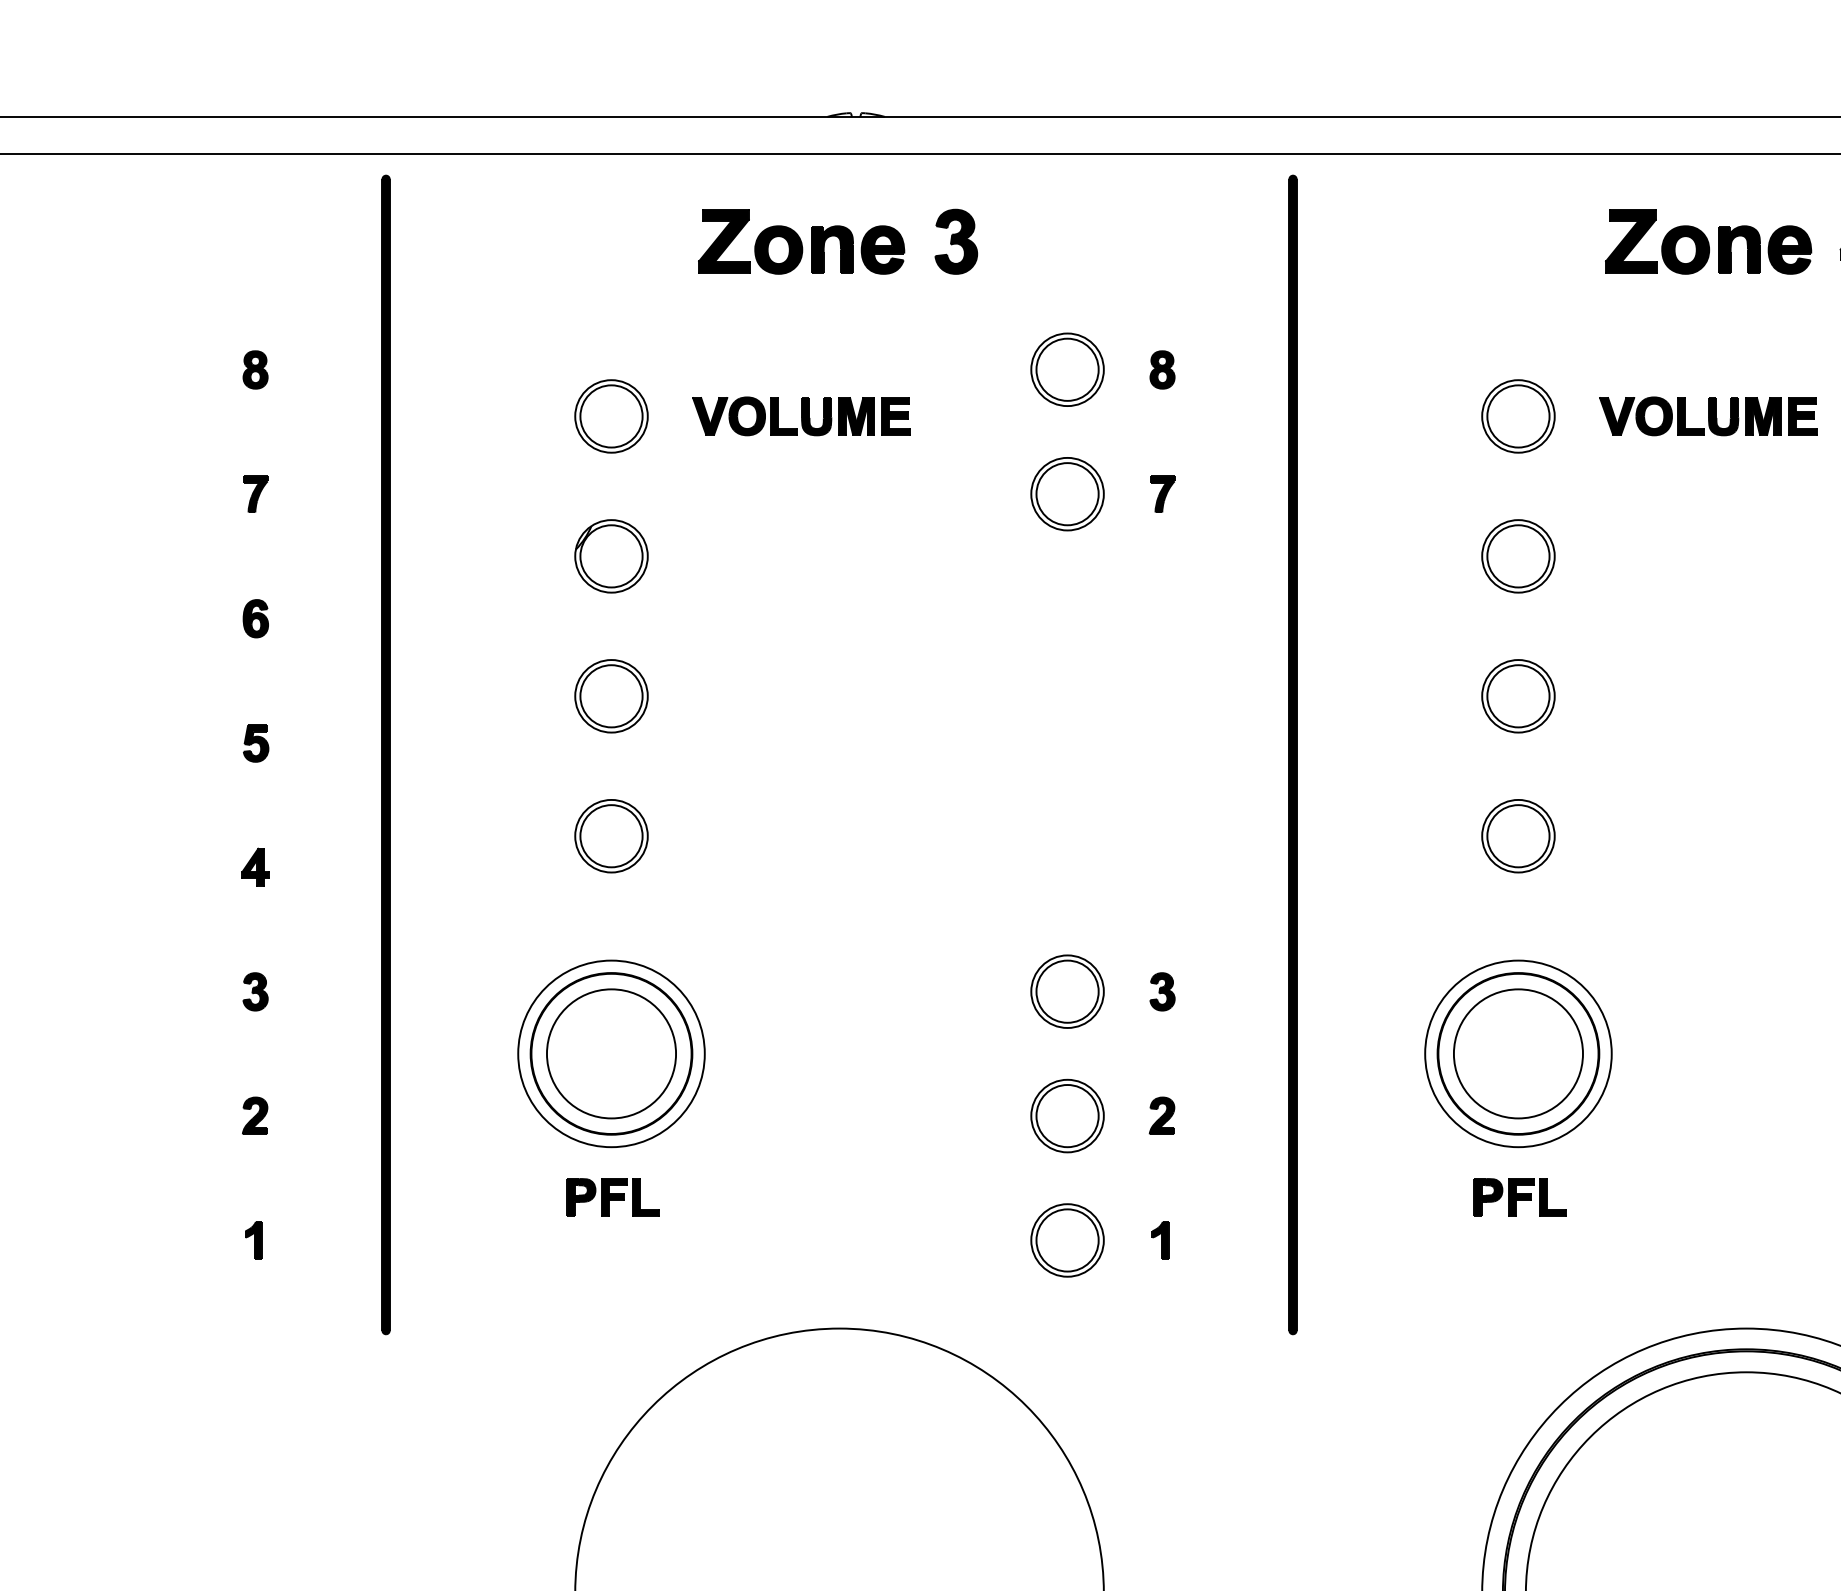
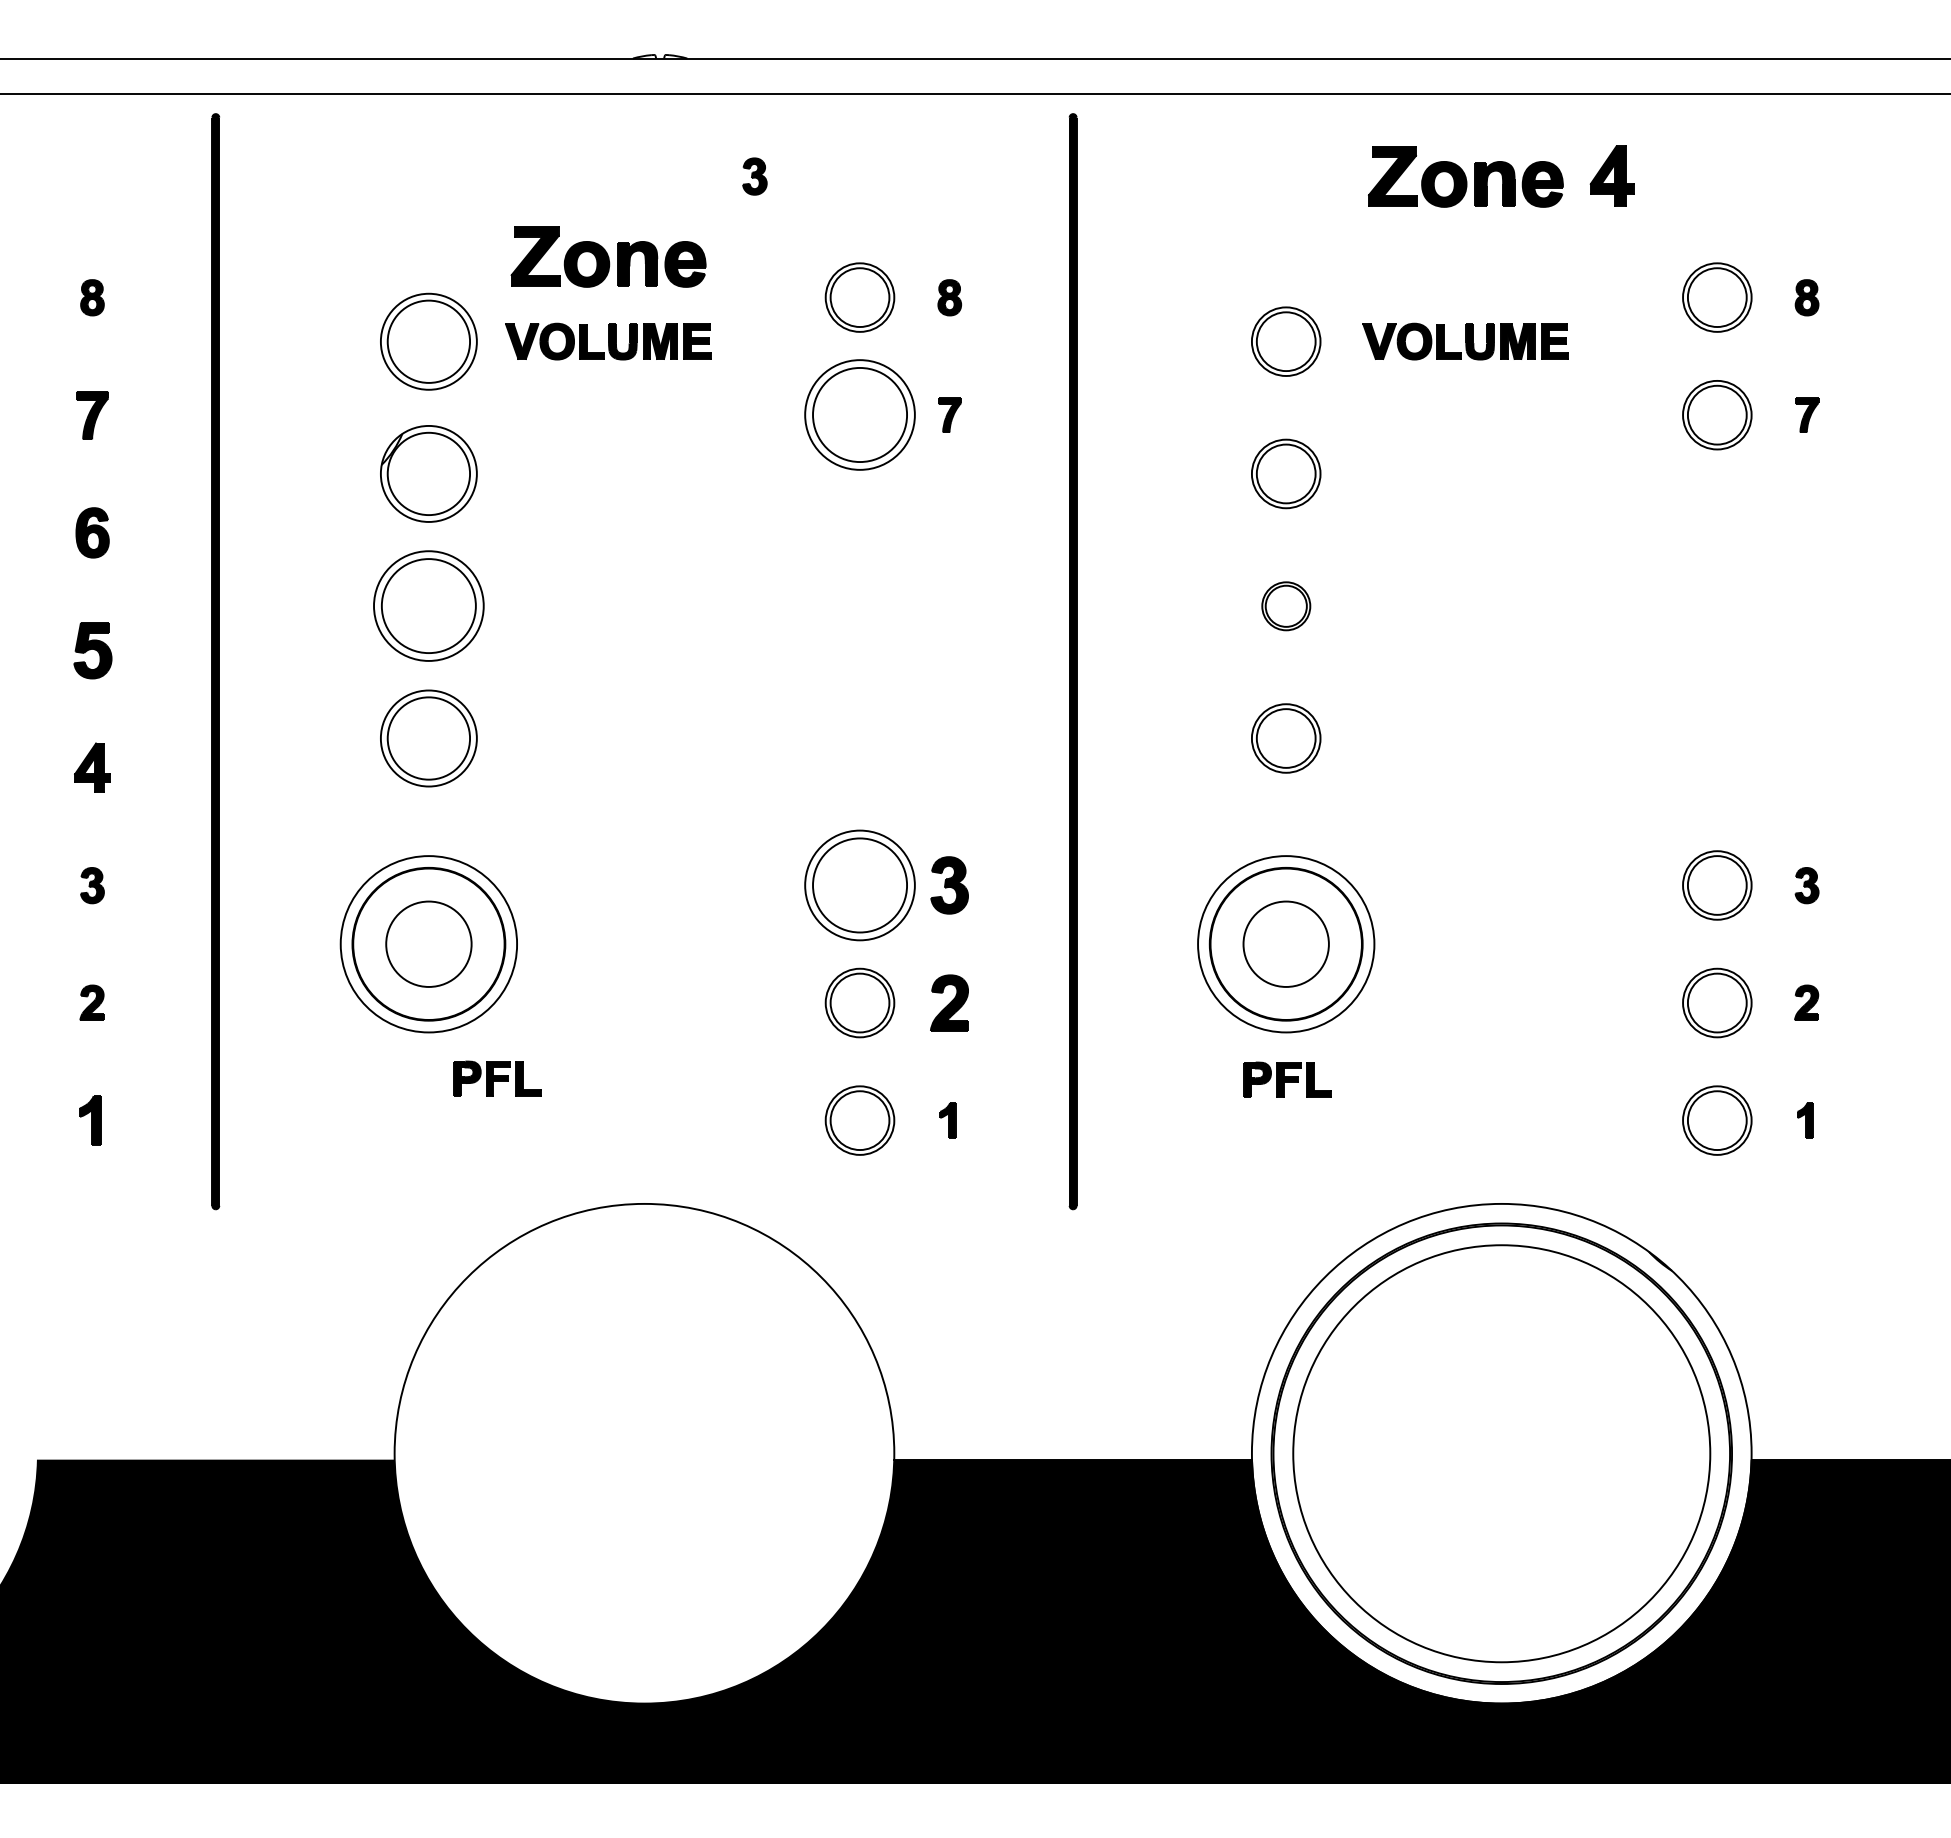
part: (801, 241) -> (608, 256), moved
part: (955, 241) -> (754, 176), size x0.6
part: (611, 416) -> (428, 341), size x1.4
part: (255, 493) -> (92, 414), size x1.4
part: (1067, 494) -> (859, 415), size x1.6
part: (611, 555) -> (428, 473), size x1.4
part: (255, 618) -> (92, 532), size x1.4
part: (611, 696) -> (428, 606), size x1.6
part: (1518, 696) -> (1286, 606), size x0.7
part: (255, 743) -> (92, 650), size x1.6
part: (611, 836) -> (428, 738), size x1.4
part: (255, 866) -> (92, 767), size x1.4
part: (1067, 991) -> (859, 885), size x1.6
part: (1162, 991) -> (949, 885), size x1.6
circle: (611, 1054) -> (428, 944), size x0.7
circle: (1518, 1054) -> (1286, 944), size x0.7
part: (1161, 1115) -> (948, 1002), size x1.6
part: (613, 1196) -> (497, 1078), moved
part: (253, 1240) -> (90, 1120), size x1.4

